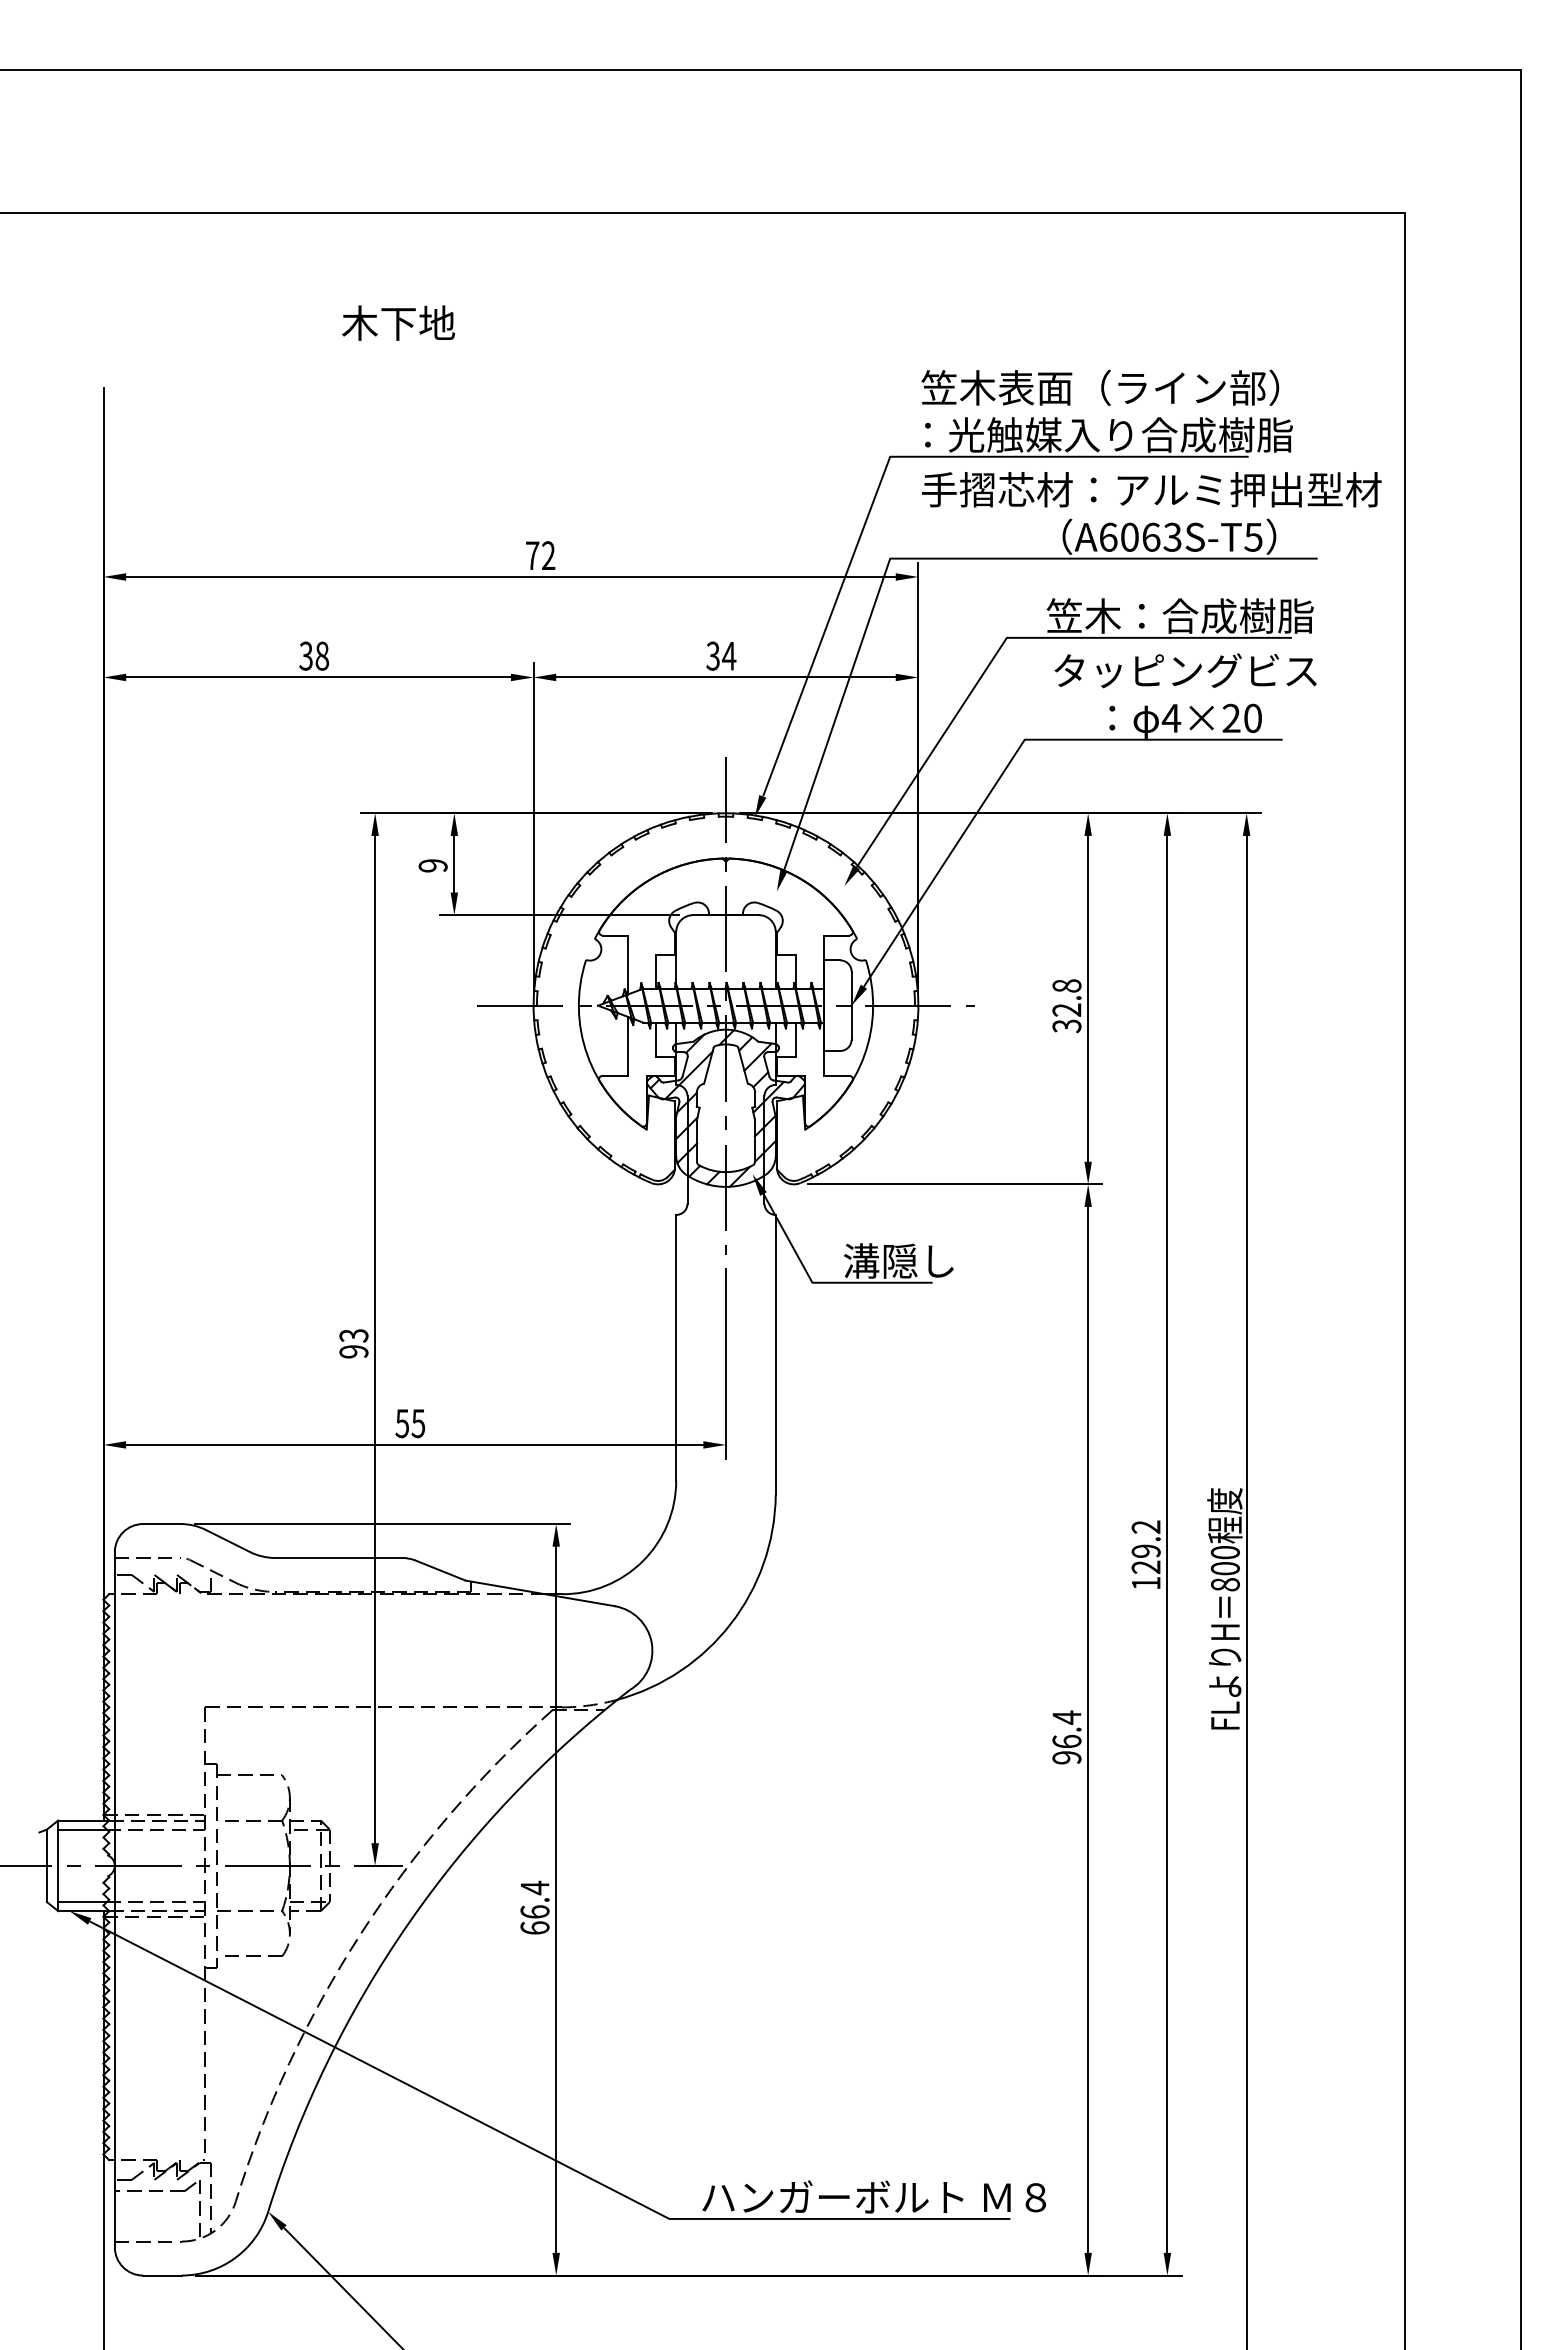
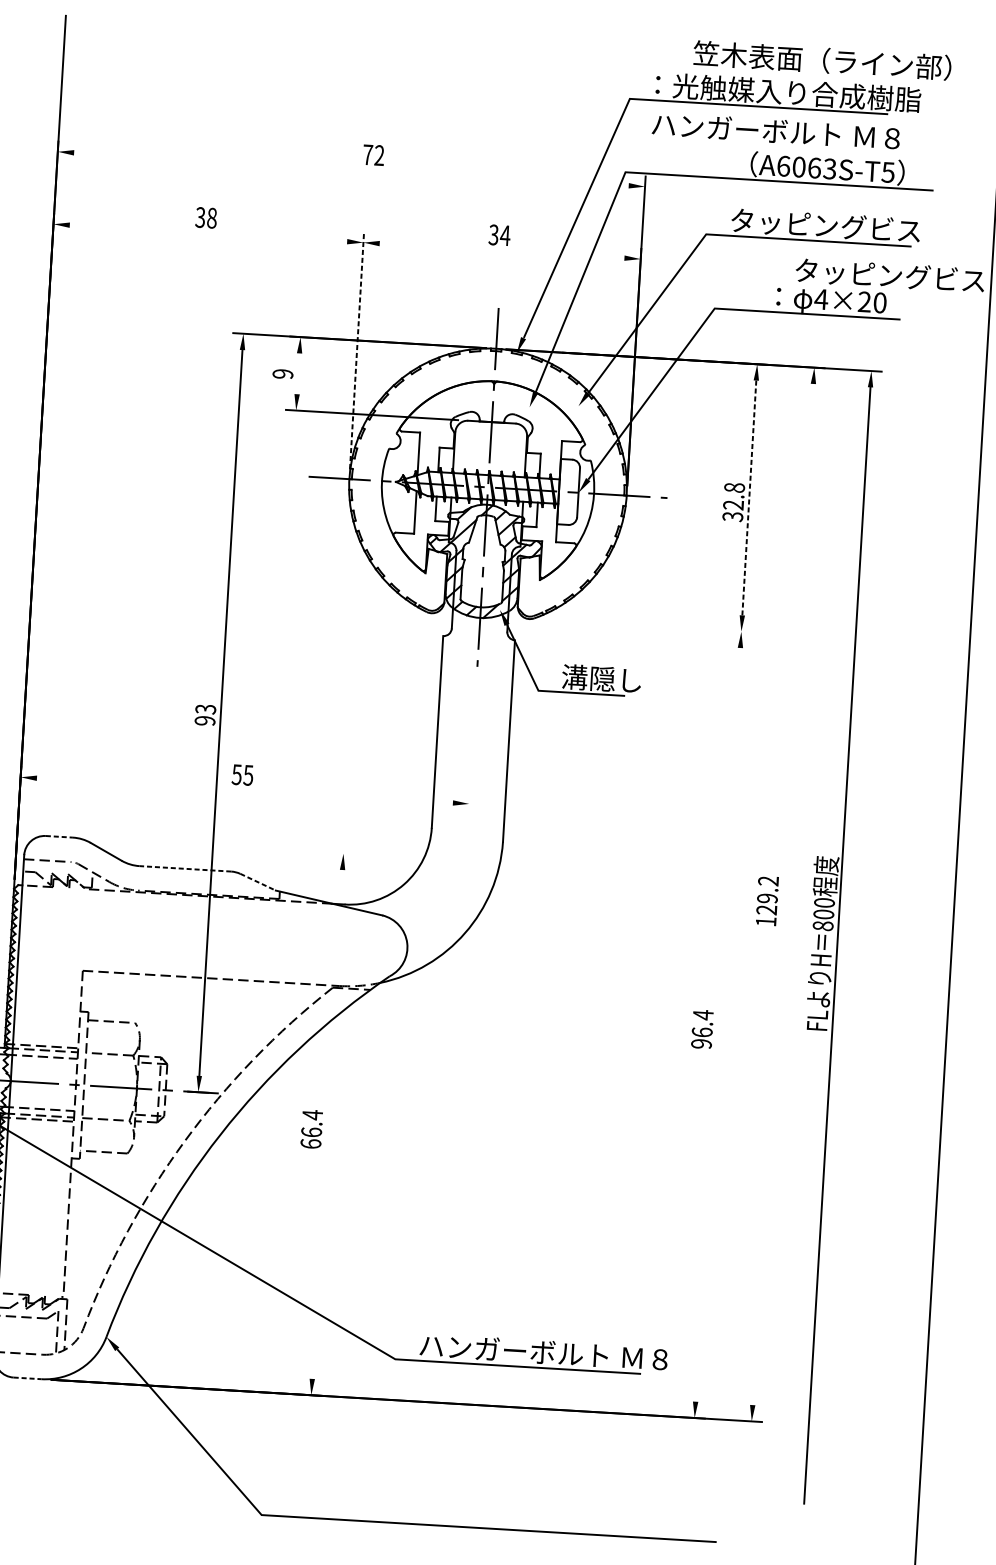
text: (1100, 387) -> (822, 60), moved
text: (1151, 489) -> (816, 133), 手摺芯材：アルミ押出型材 -> ハンガーボルト Ｍ８
line: (510, 576) -> (351, 168), removed
text: (1176, 615) -> (829, 225), 笠木：合成樹脂 -> タッピングビス
text: (1185, 670) -> (890, 275), moved
line: (318, 677) -> (208, 233), removed
line: (725, 677) -> (501, 250), removed
line: (533, 826) -> (357, 350), solid -> dashed
line: (454, 863) -> (298, 373), removed
line: (1088, 998) -> (749, 497), solid -> dashed
line: (955, 1184) -> (645, 626), removed
line: (725, 1363) -> (472, 745), removed
line: (414, 1444) -> (244, 790), removed
line: (161, 1524) -> (59, 837), solid -> dashed
line: (382, 1524) -> (218, 846), removed
line: (1167, 1543) -> (783, 893), removed
line: (338, 1557) -> (185, 868), solid -> dashed
line: (440, 1570) -> (258, 882), solid -> dashed
line: (1088, 1729) -> (718, 1024), removed
line: (556, 1899) -> (327, 1124), removed
line: (162, 2275) -> (27, 1378), solid -> dashed

